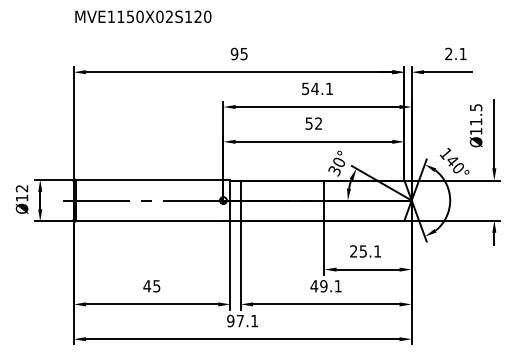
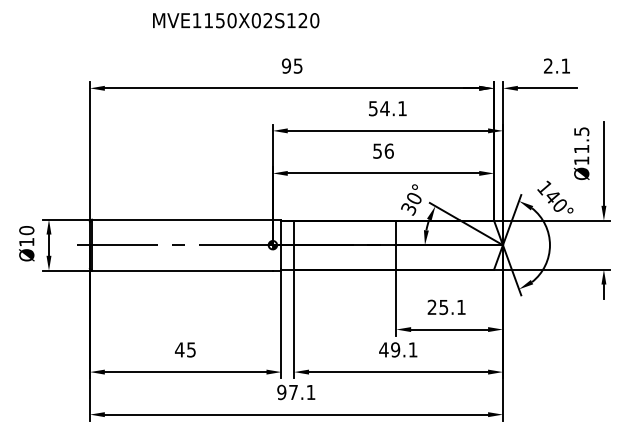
text: (143, 16) -> (236, 20), moved
text: (318, 123) -> (389, 151), 52 -> 56
text: (21, 188) -> (26, 230), Ø12 -> Ø10

